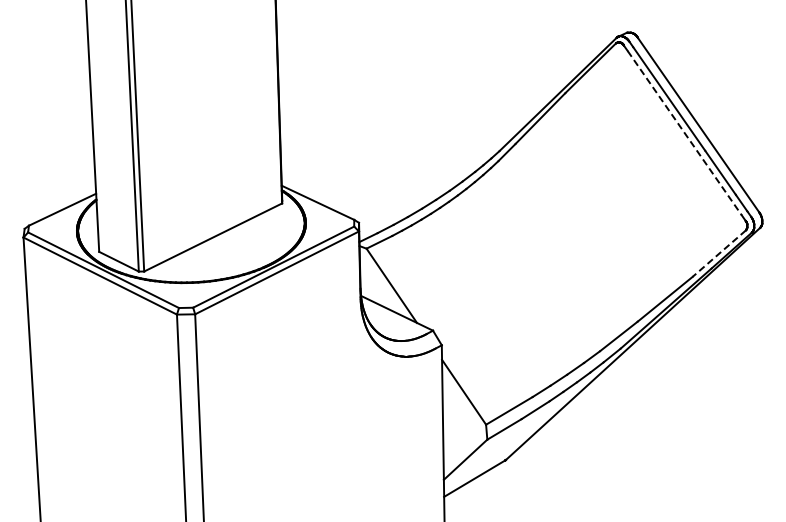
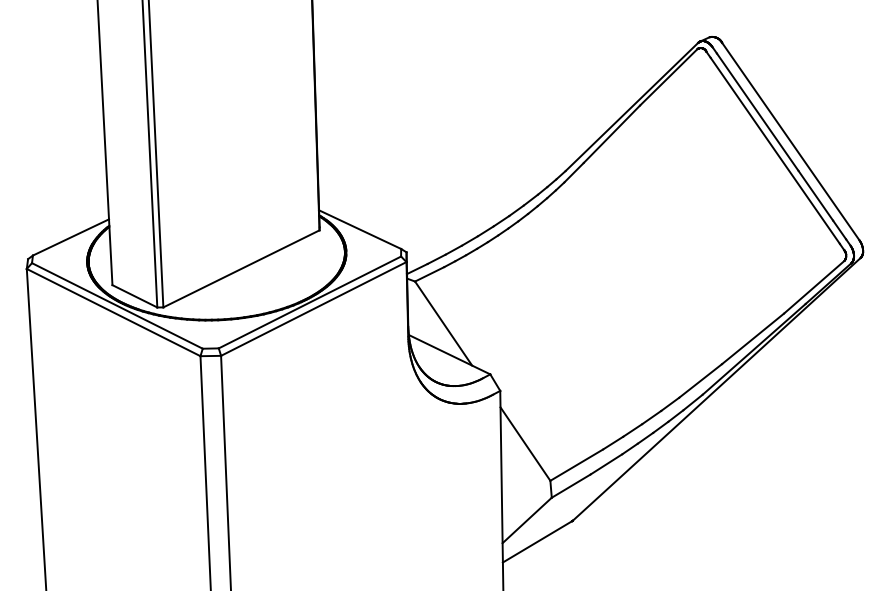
line: (685, 133) -> (776, 151), dashed -> solid
line: (718, 253) -> (813, 287), dashed -> solid

